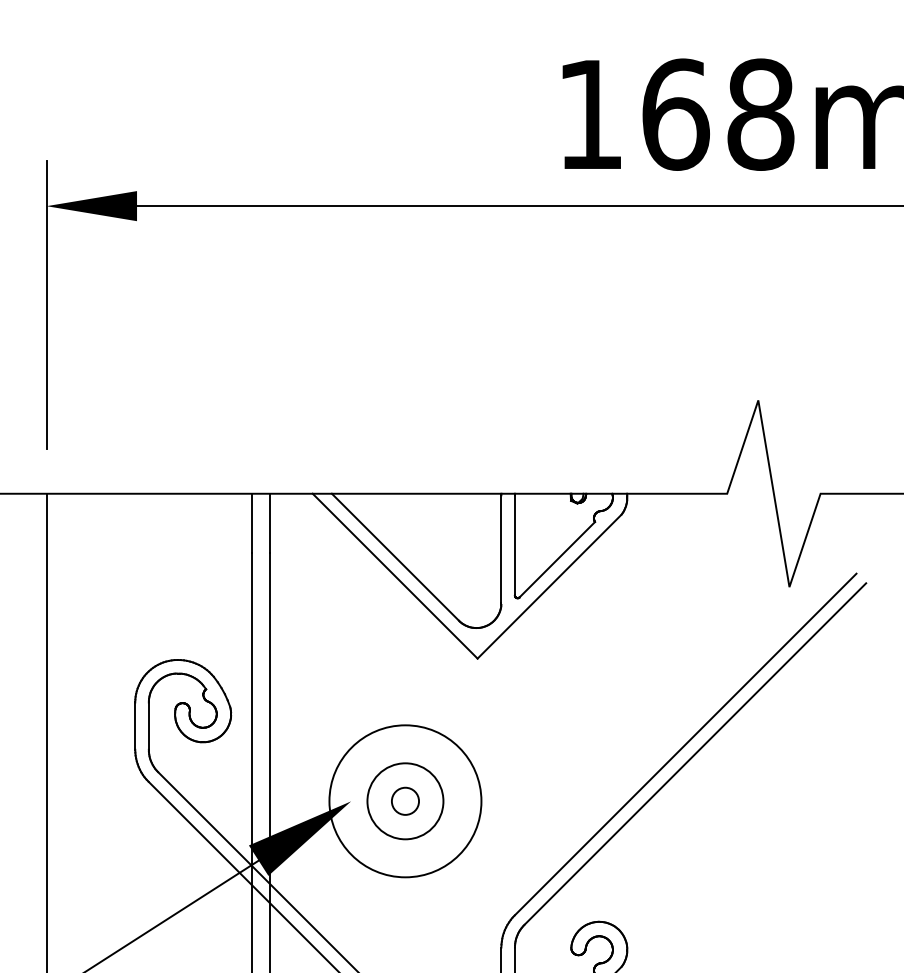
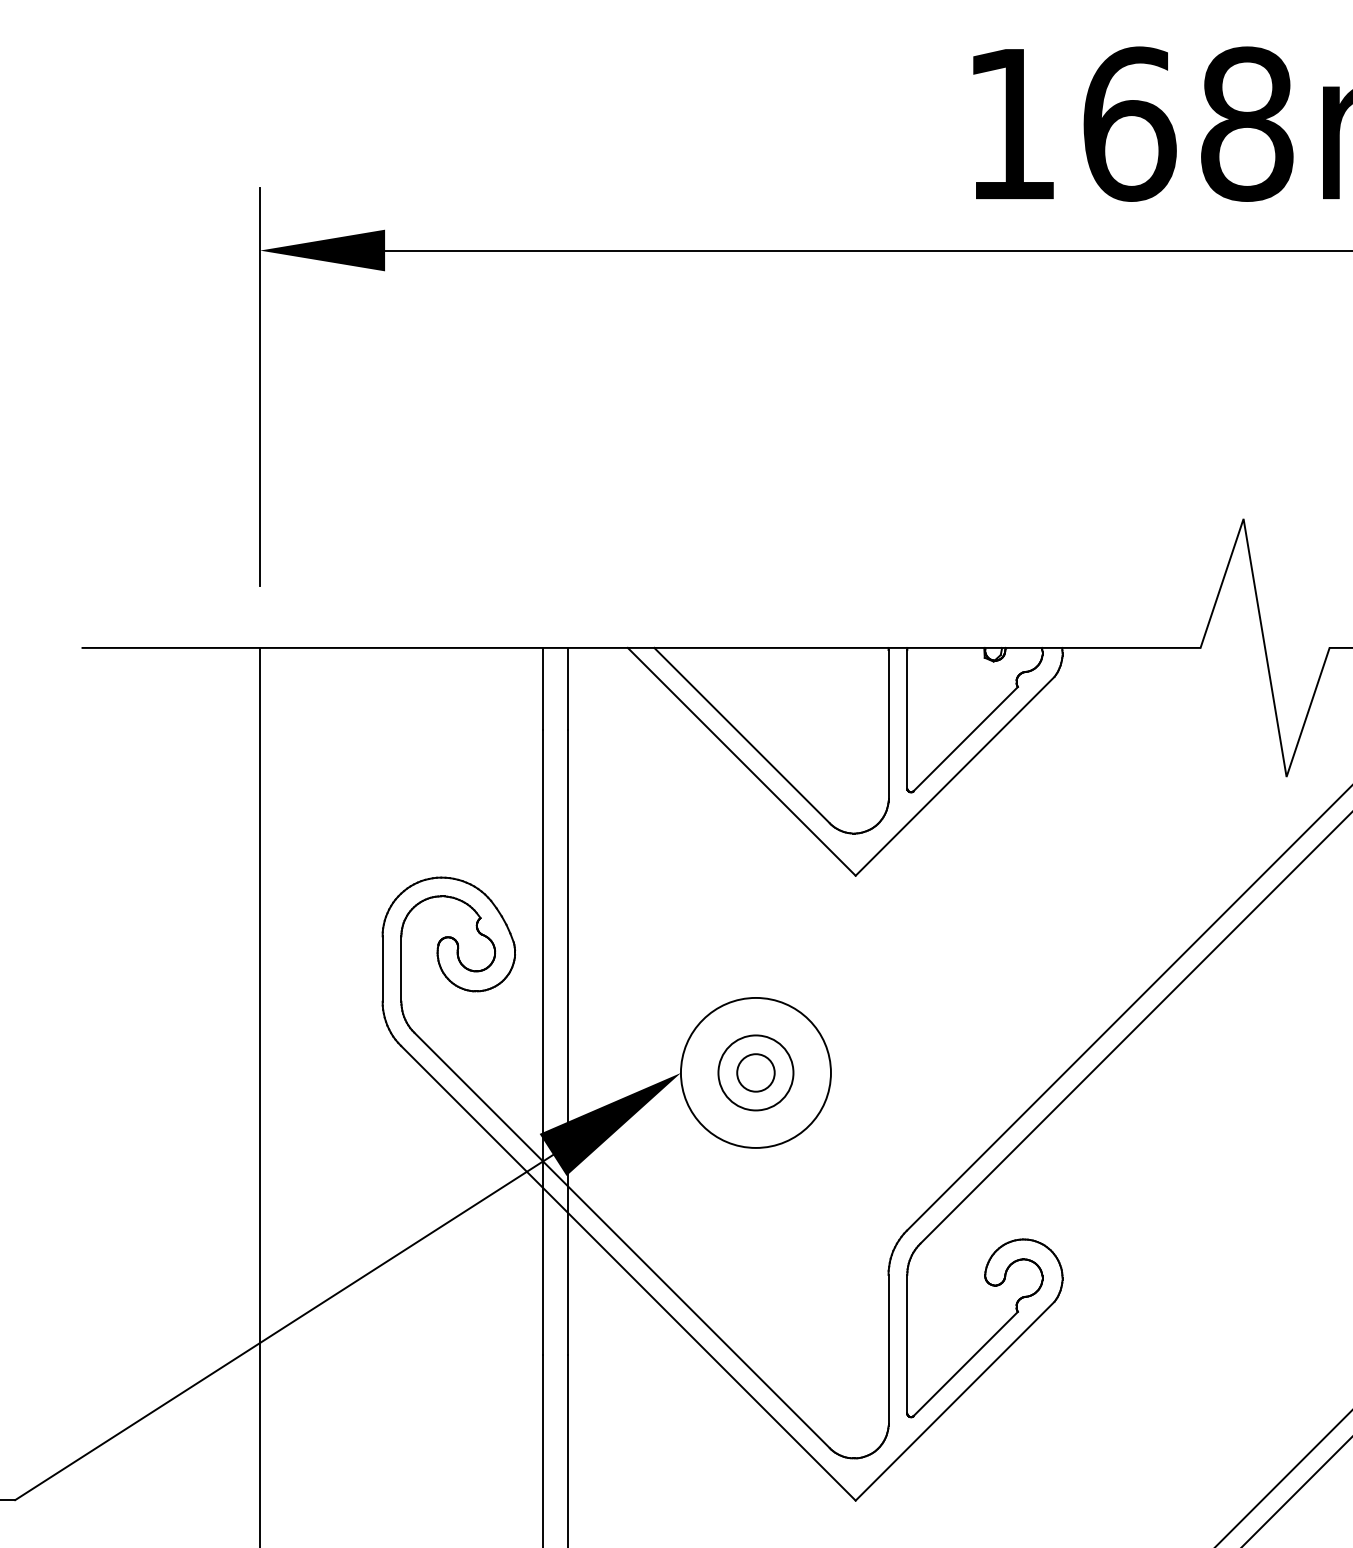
circle: (405, 801) -> (755, 1072), size x0.71
circle: (405, 801) -> (755, 1072), size x0.71

